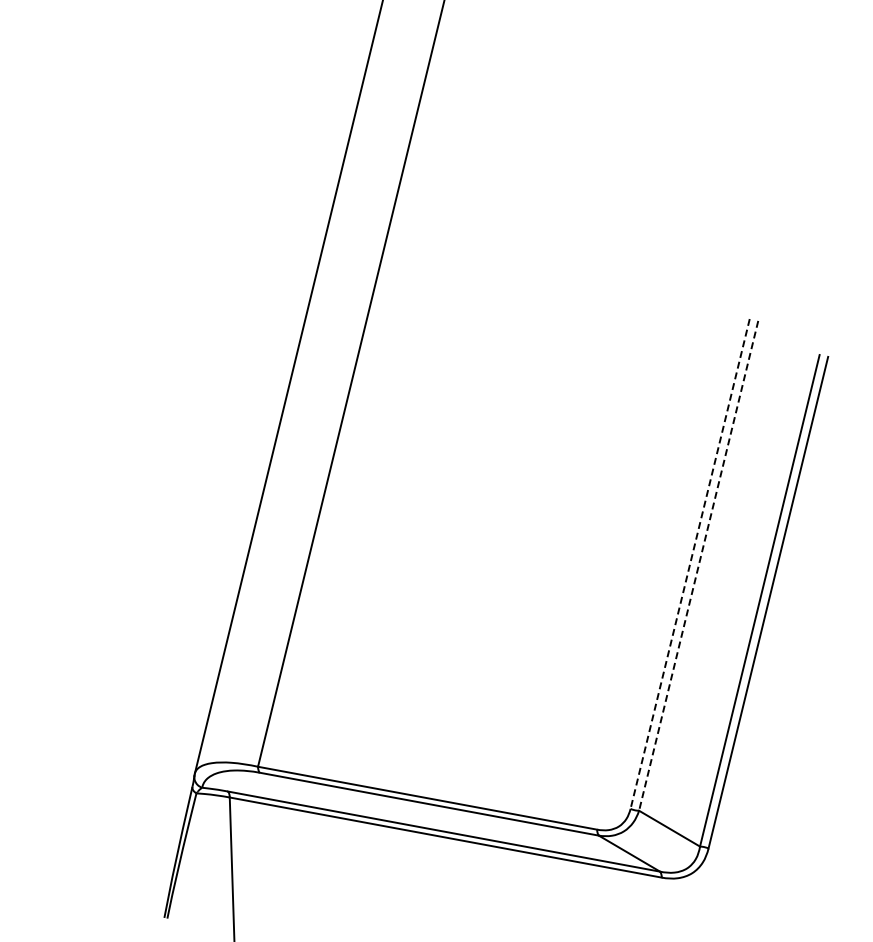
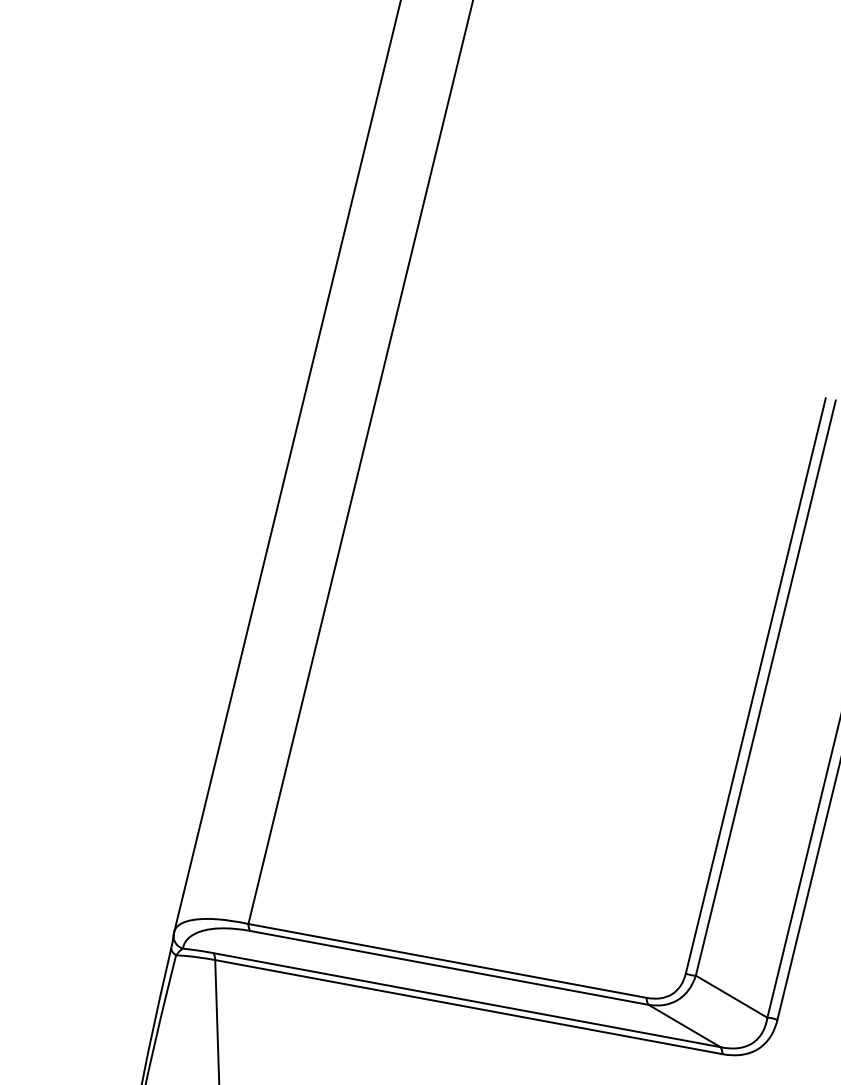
line: (690, 564) -> (756, 686), dashed -> solid
line: (698, 566) -> (765, 688), dashed -> solid

